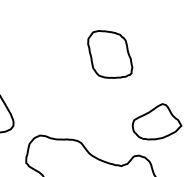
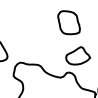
part: (109, 54) -> (68, 22), moved

